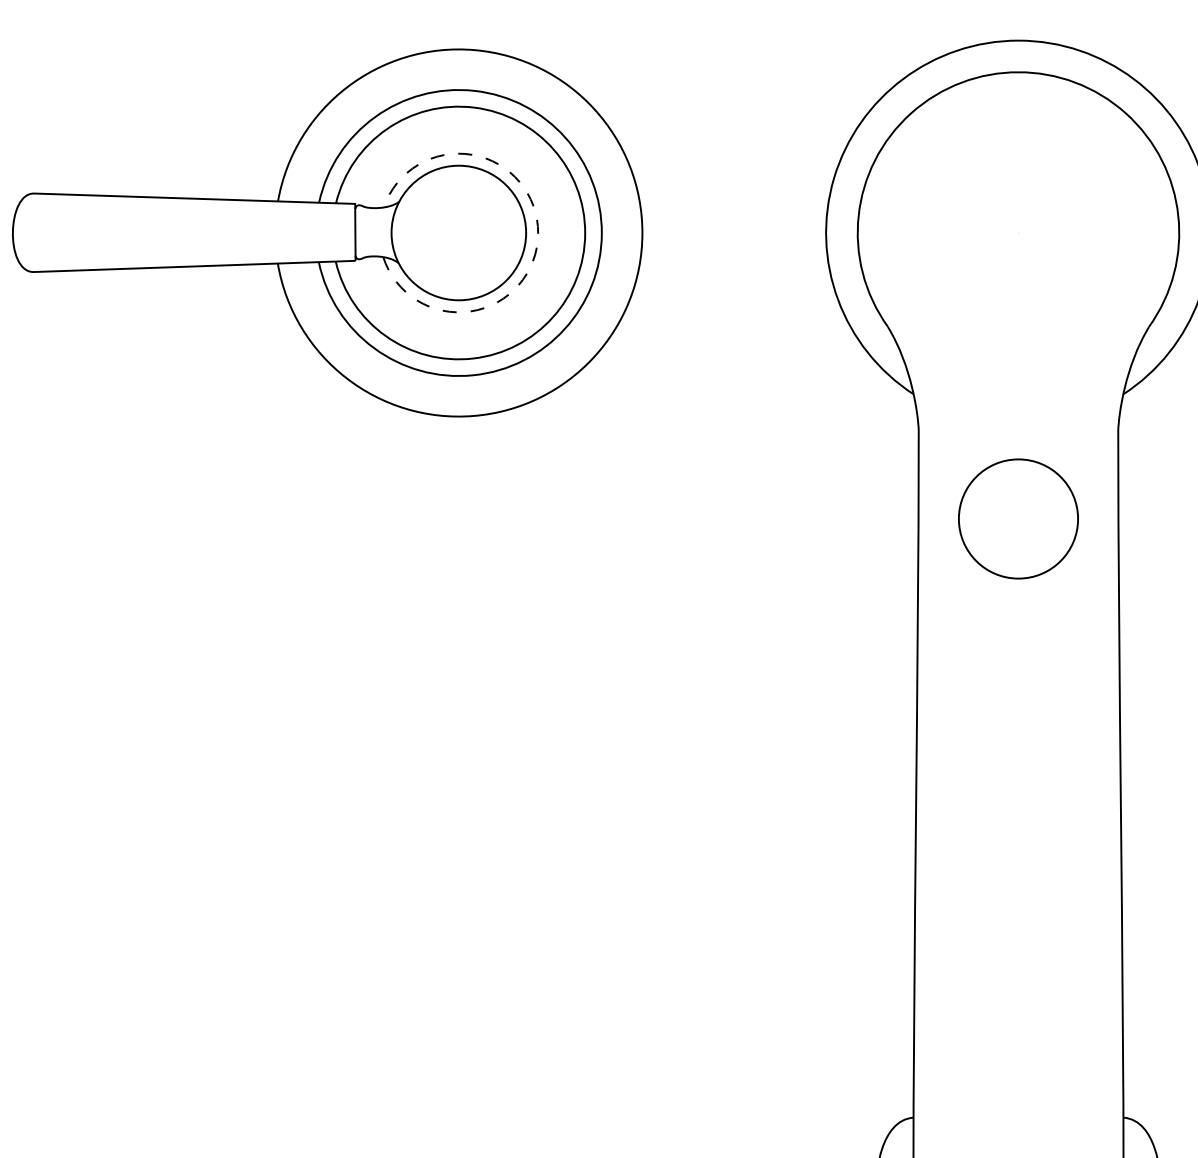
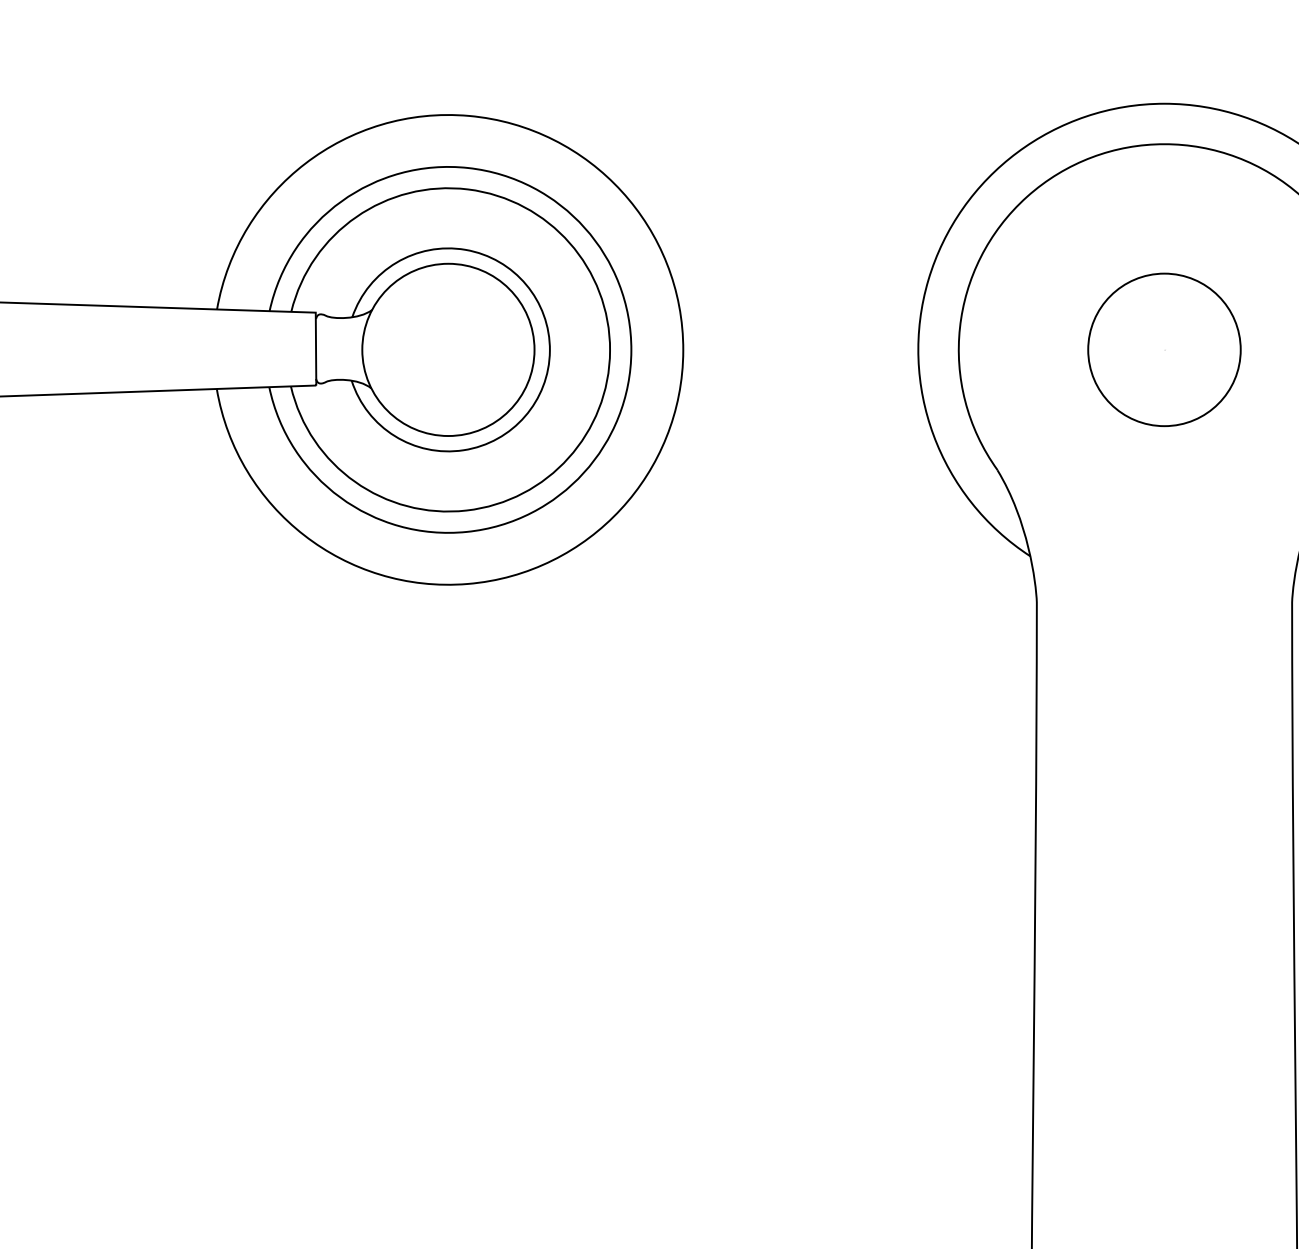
arc: (538, 233) -> (550, 350), dashed -> solid
circle: (1018, 518) -> (1164, 349), moved

